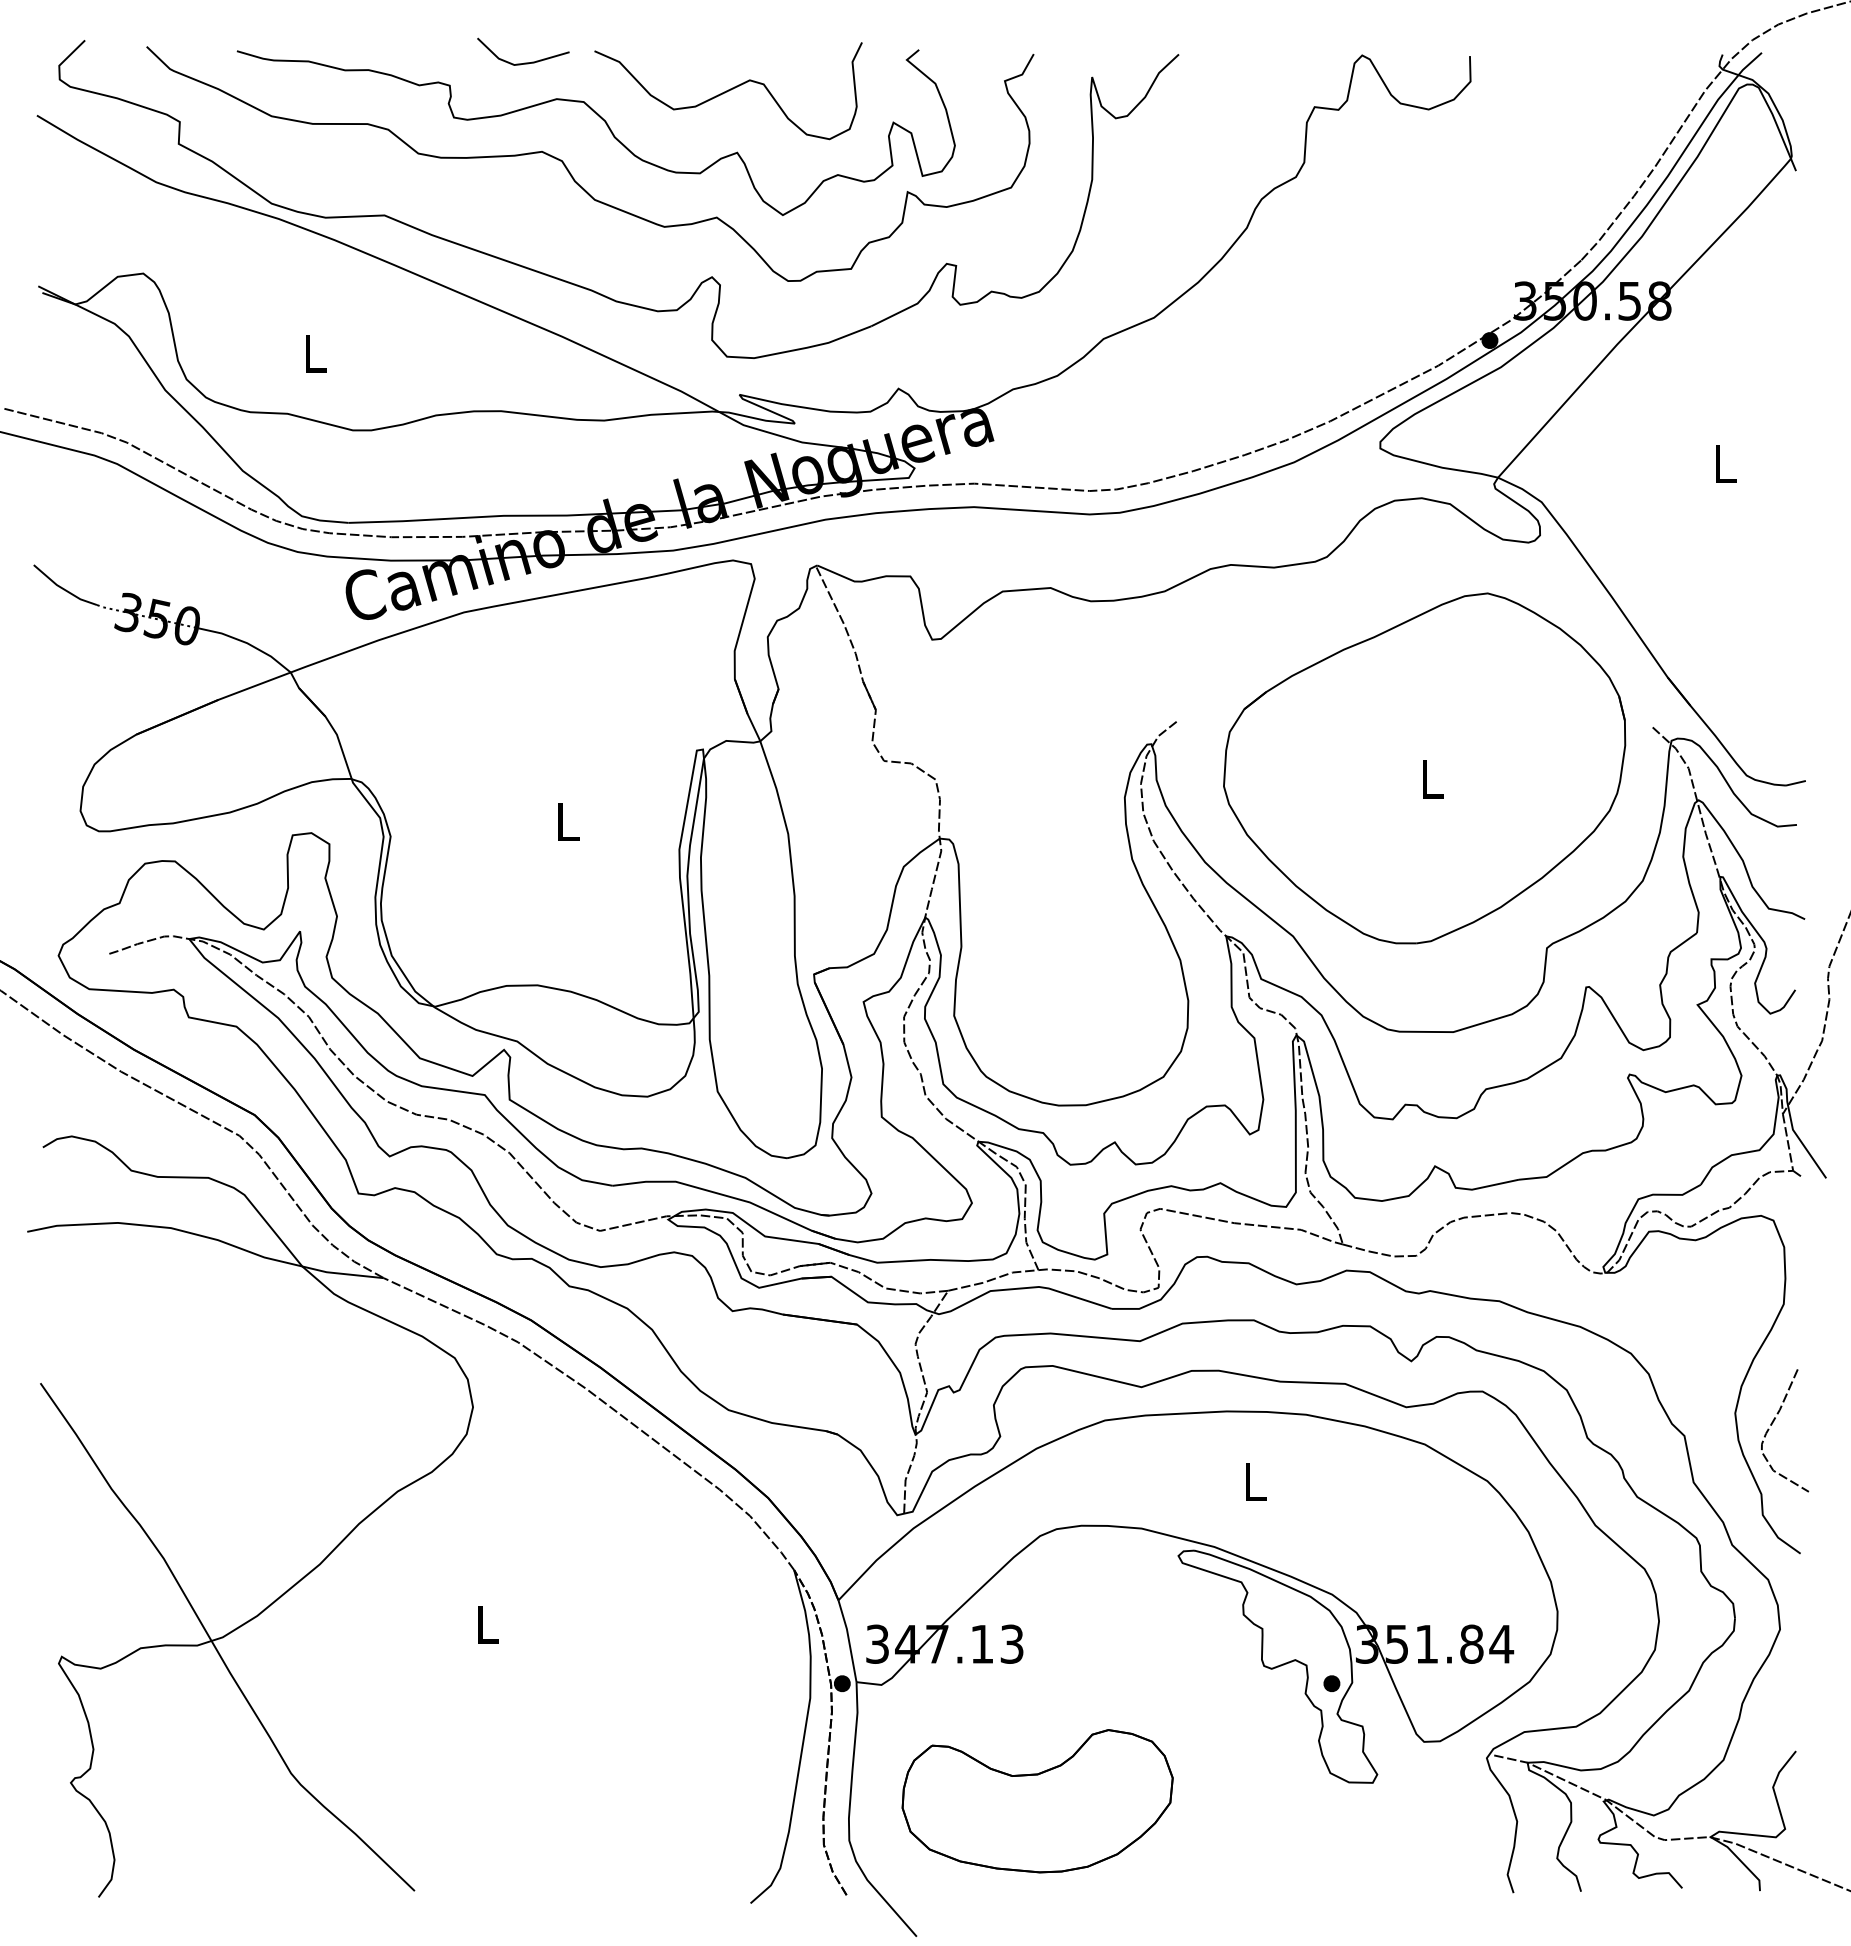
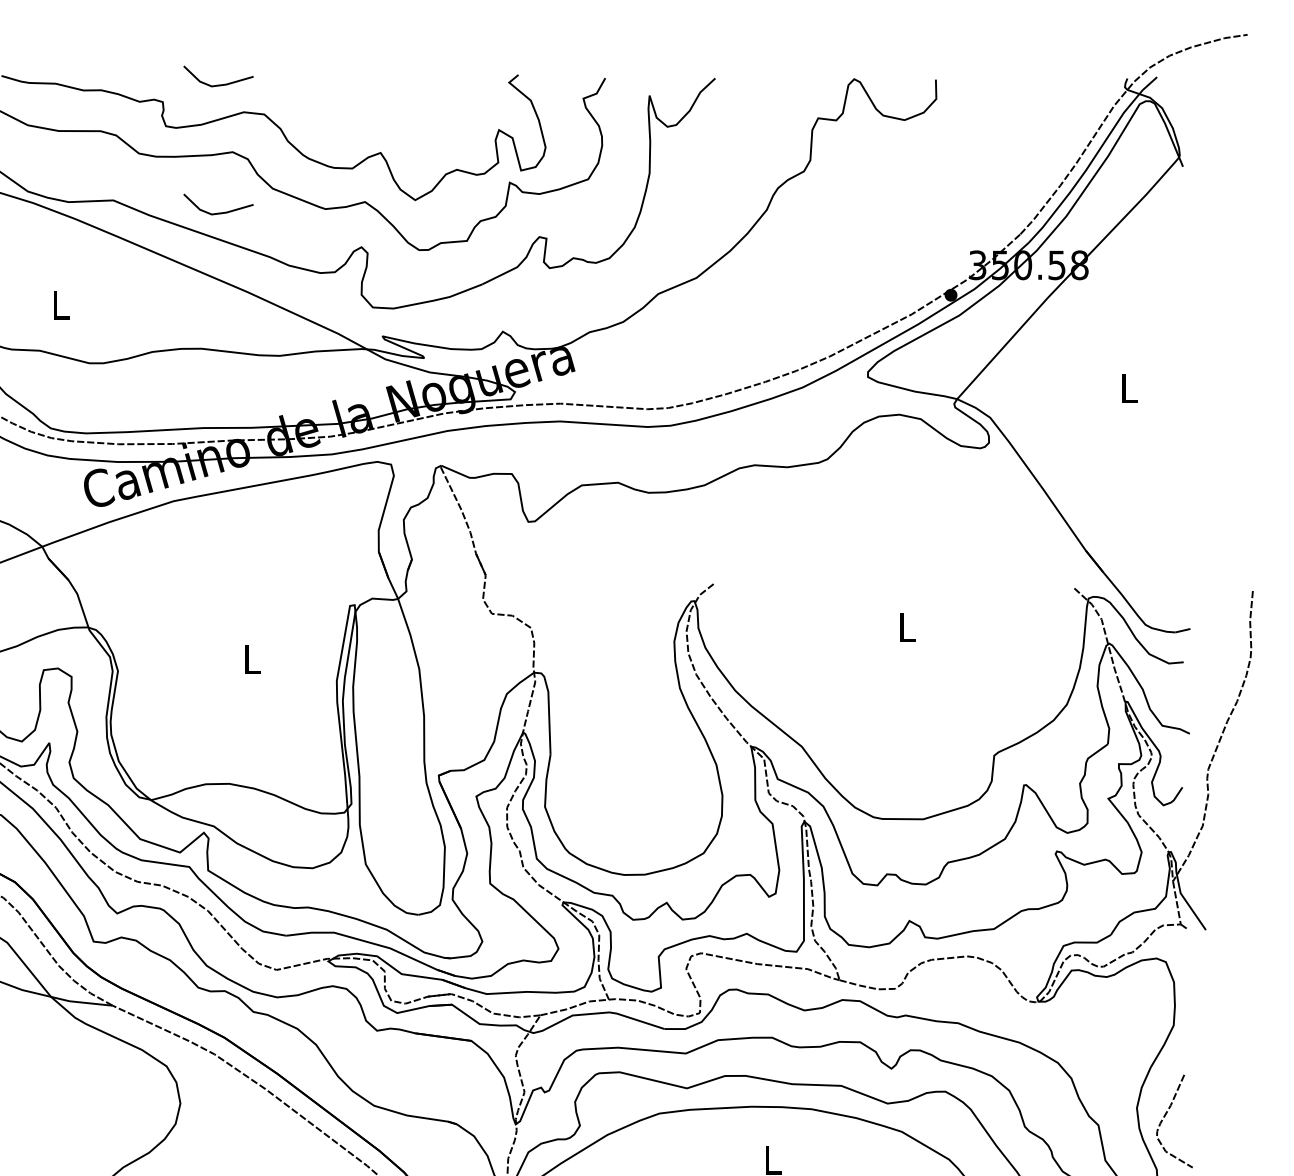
curve: (728, 91) -> (374, 106), removed
line: (524, 231) -> (219, 212), added
part: (1424, 768) -> (901, 619), removed

